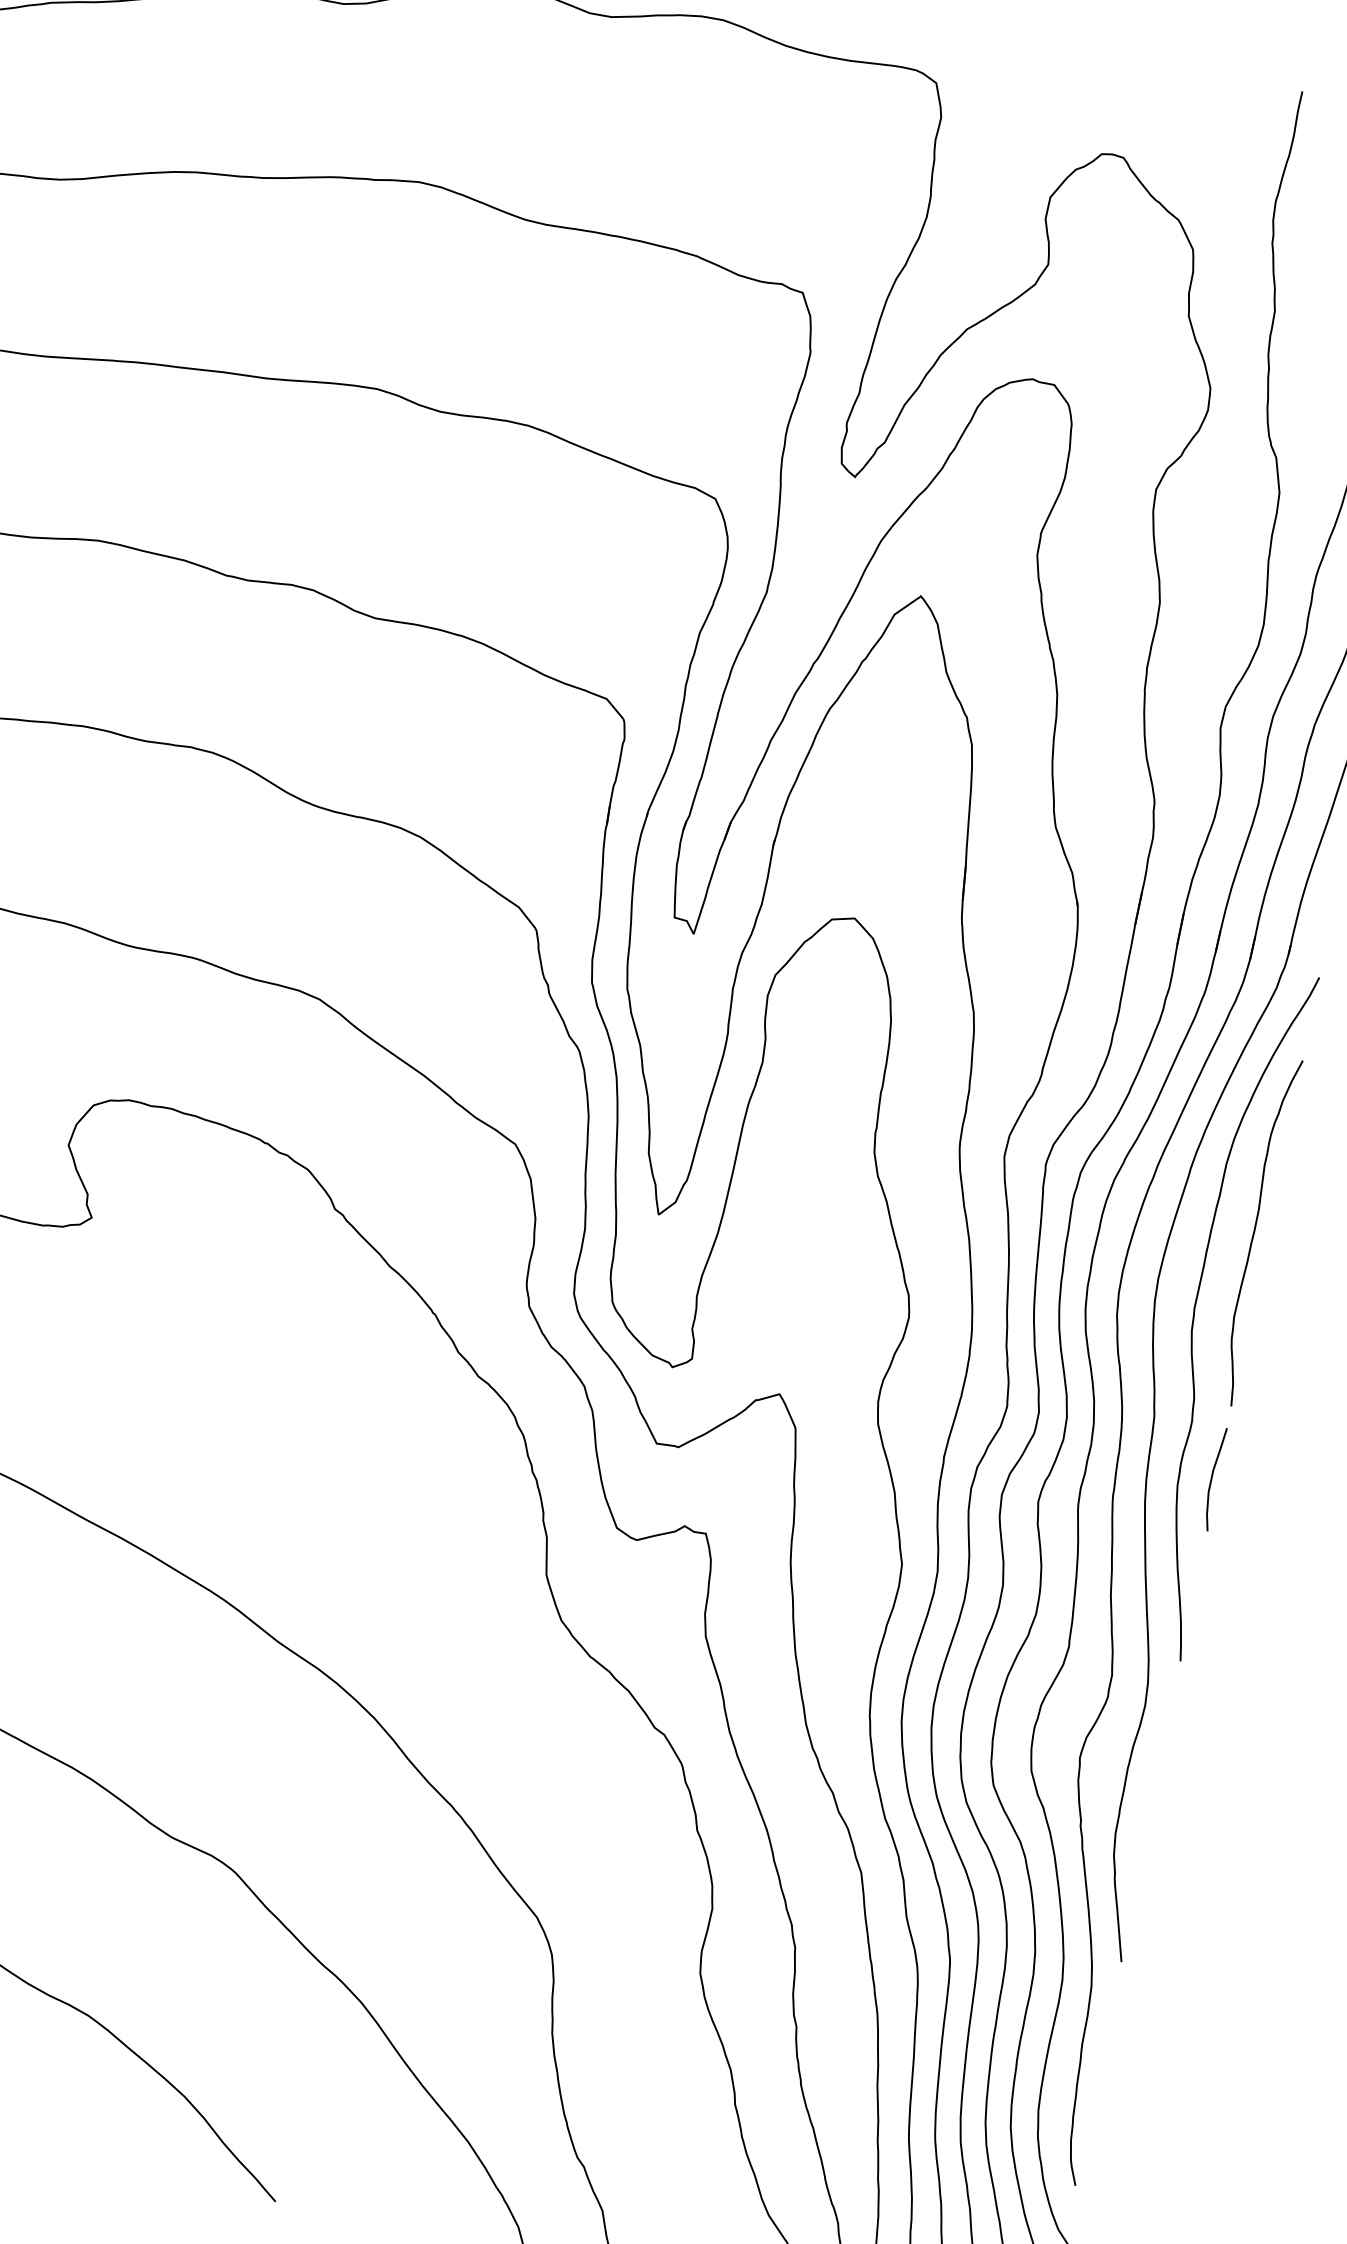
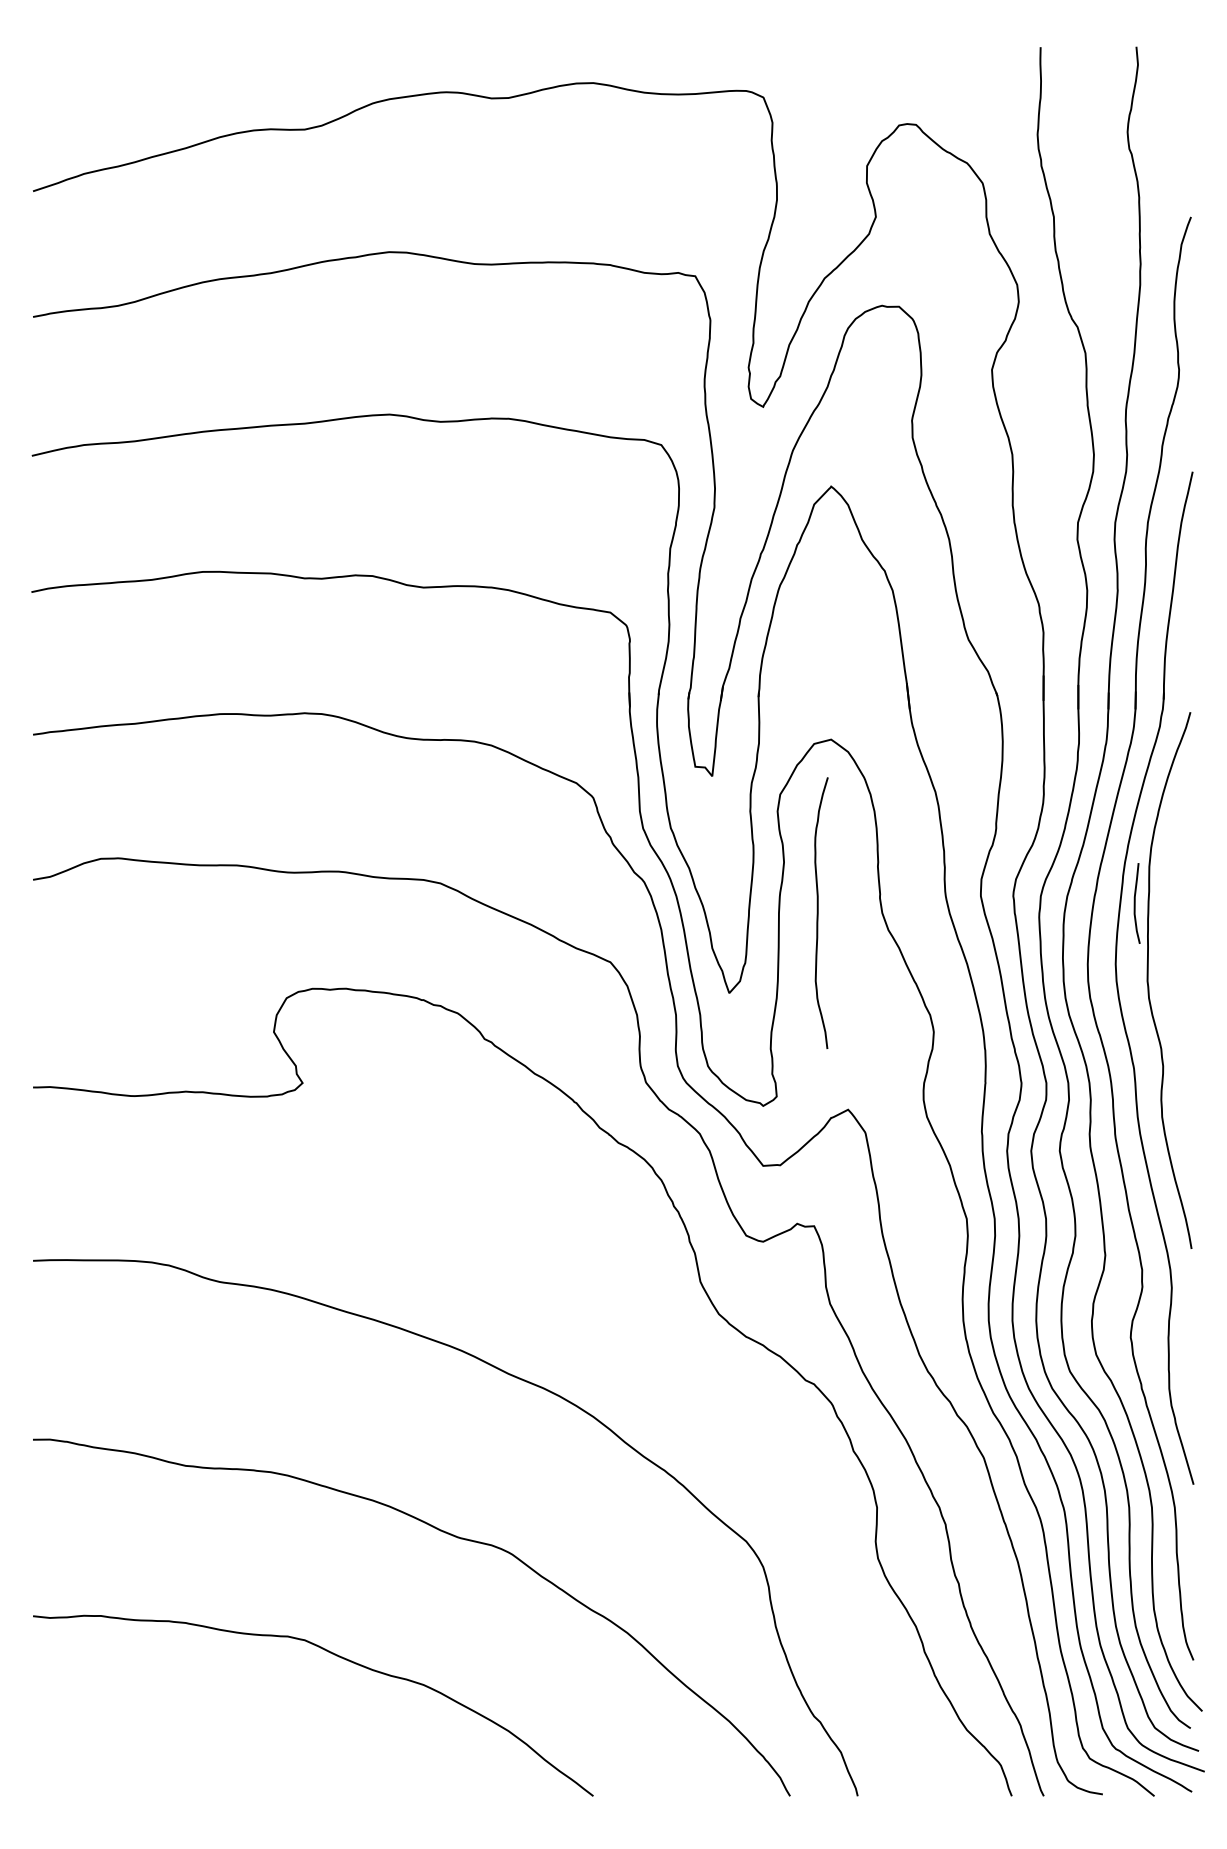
curve: (1255, 1230) -> (818, 912), moved
curve: (1212, 1478) -> (1135, 903), moved

